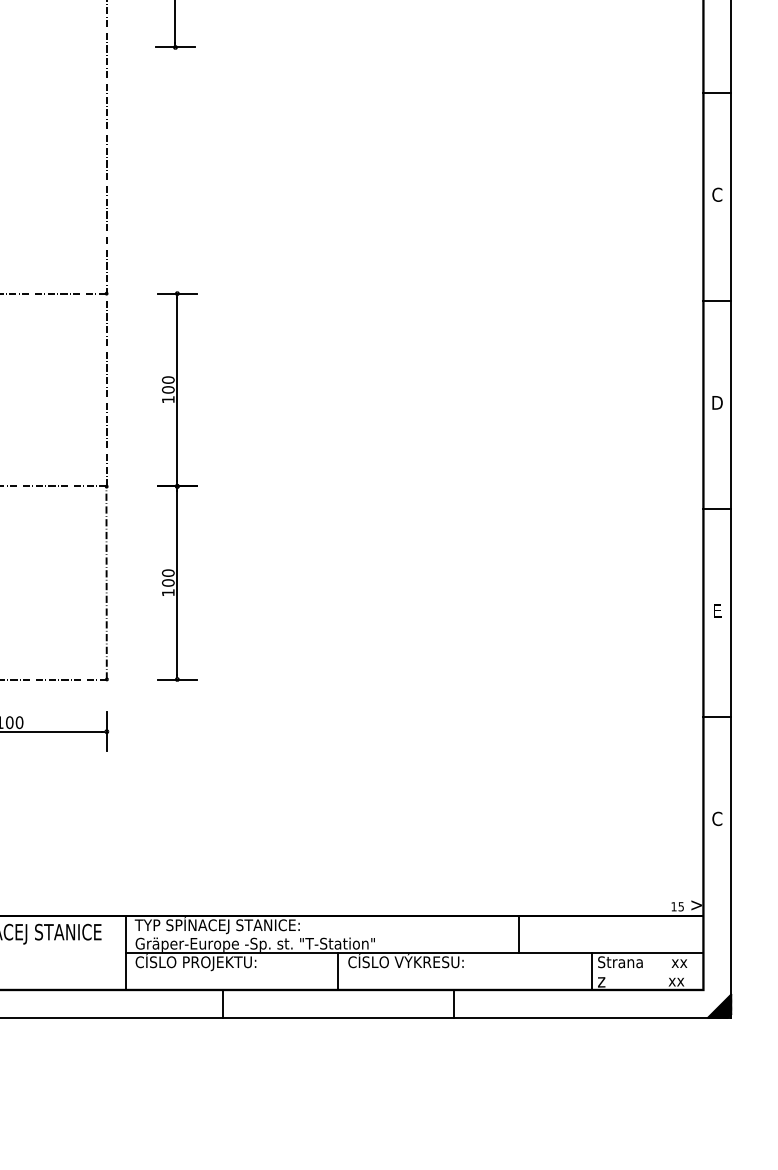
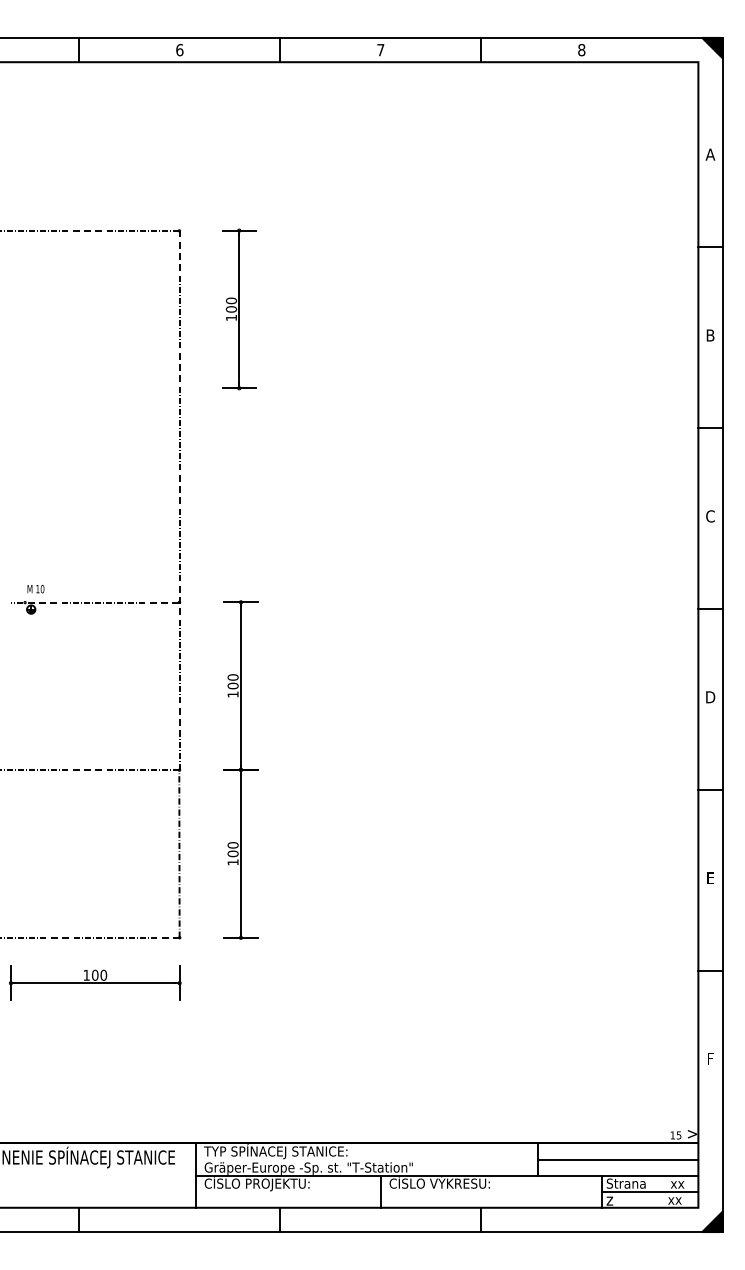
text: (717, 818) -> (710, 1058), C -> F
line: (610, 934) -> (617, 1159), added
line: (647, 971) -> (649, 1191), added

